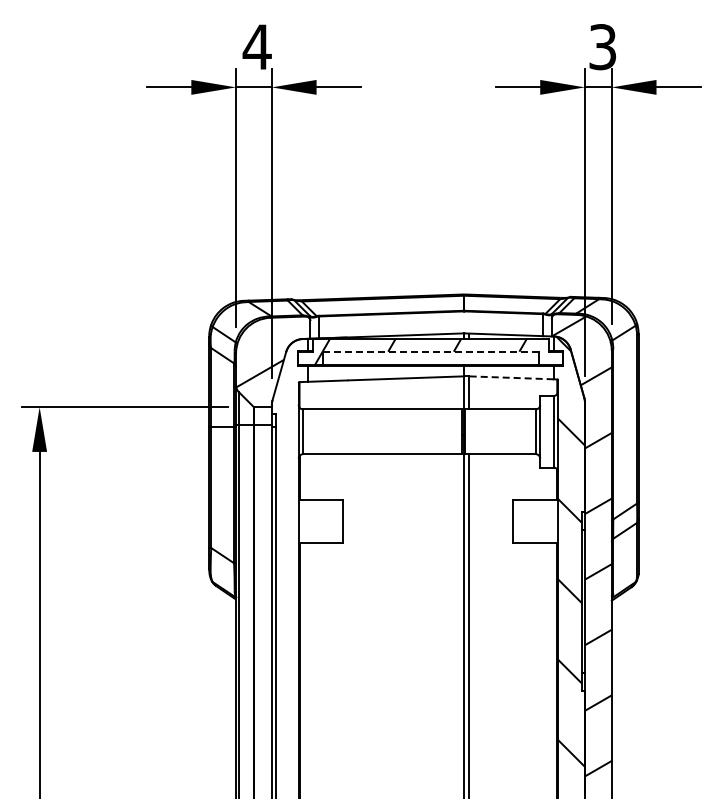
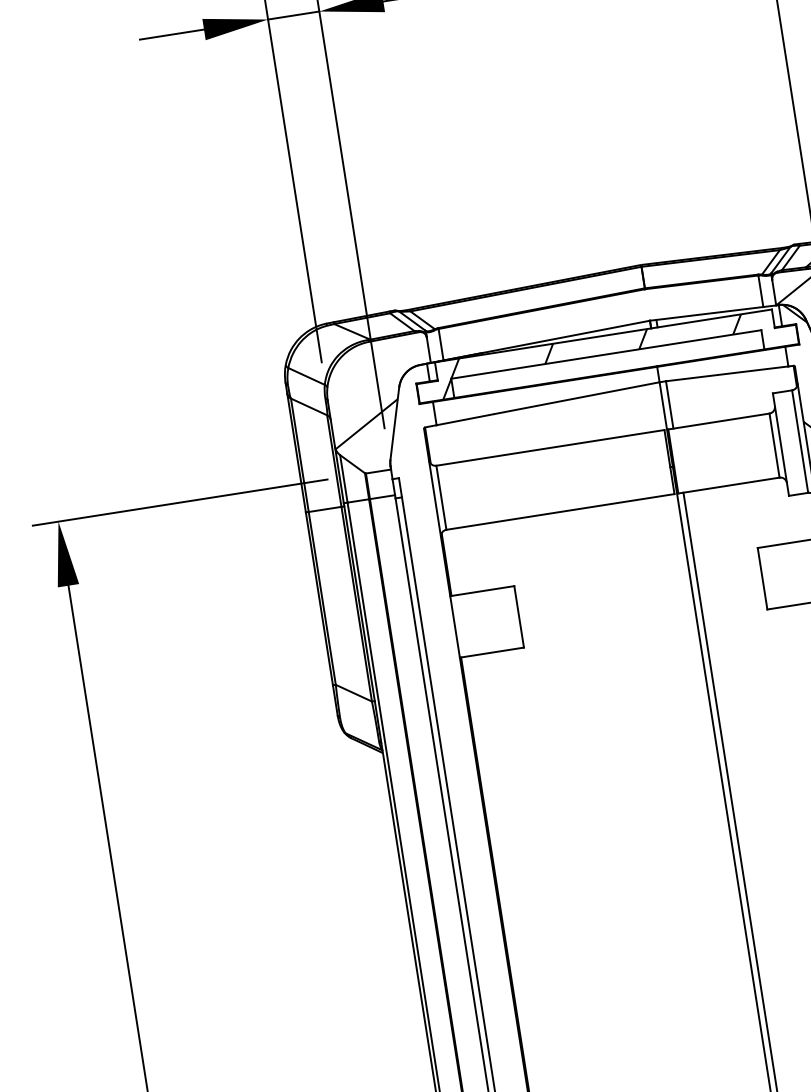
line: (431, 351) -> (607, 353), dashed -> solid
line: (511, 377) -> (727, 373), dashed -> solid

